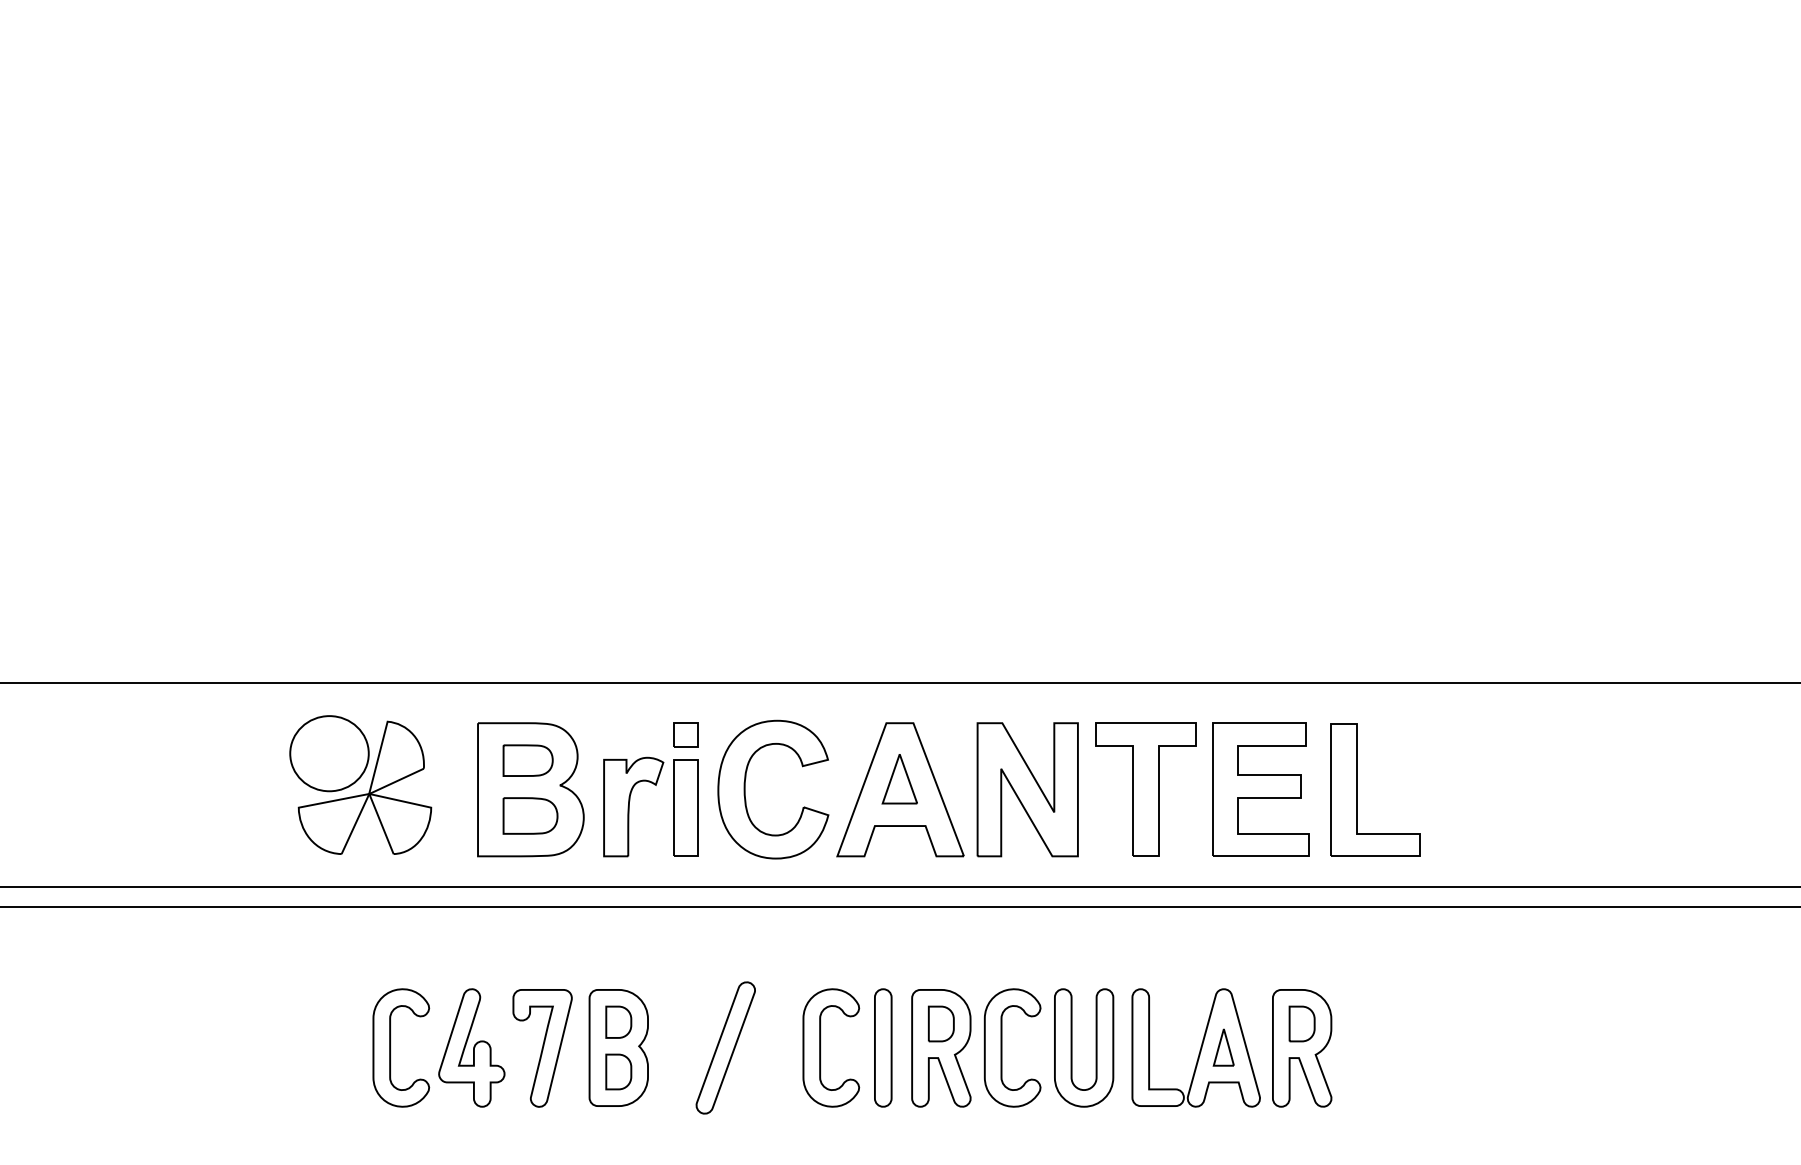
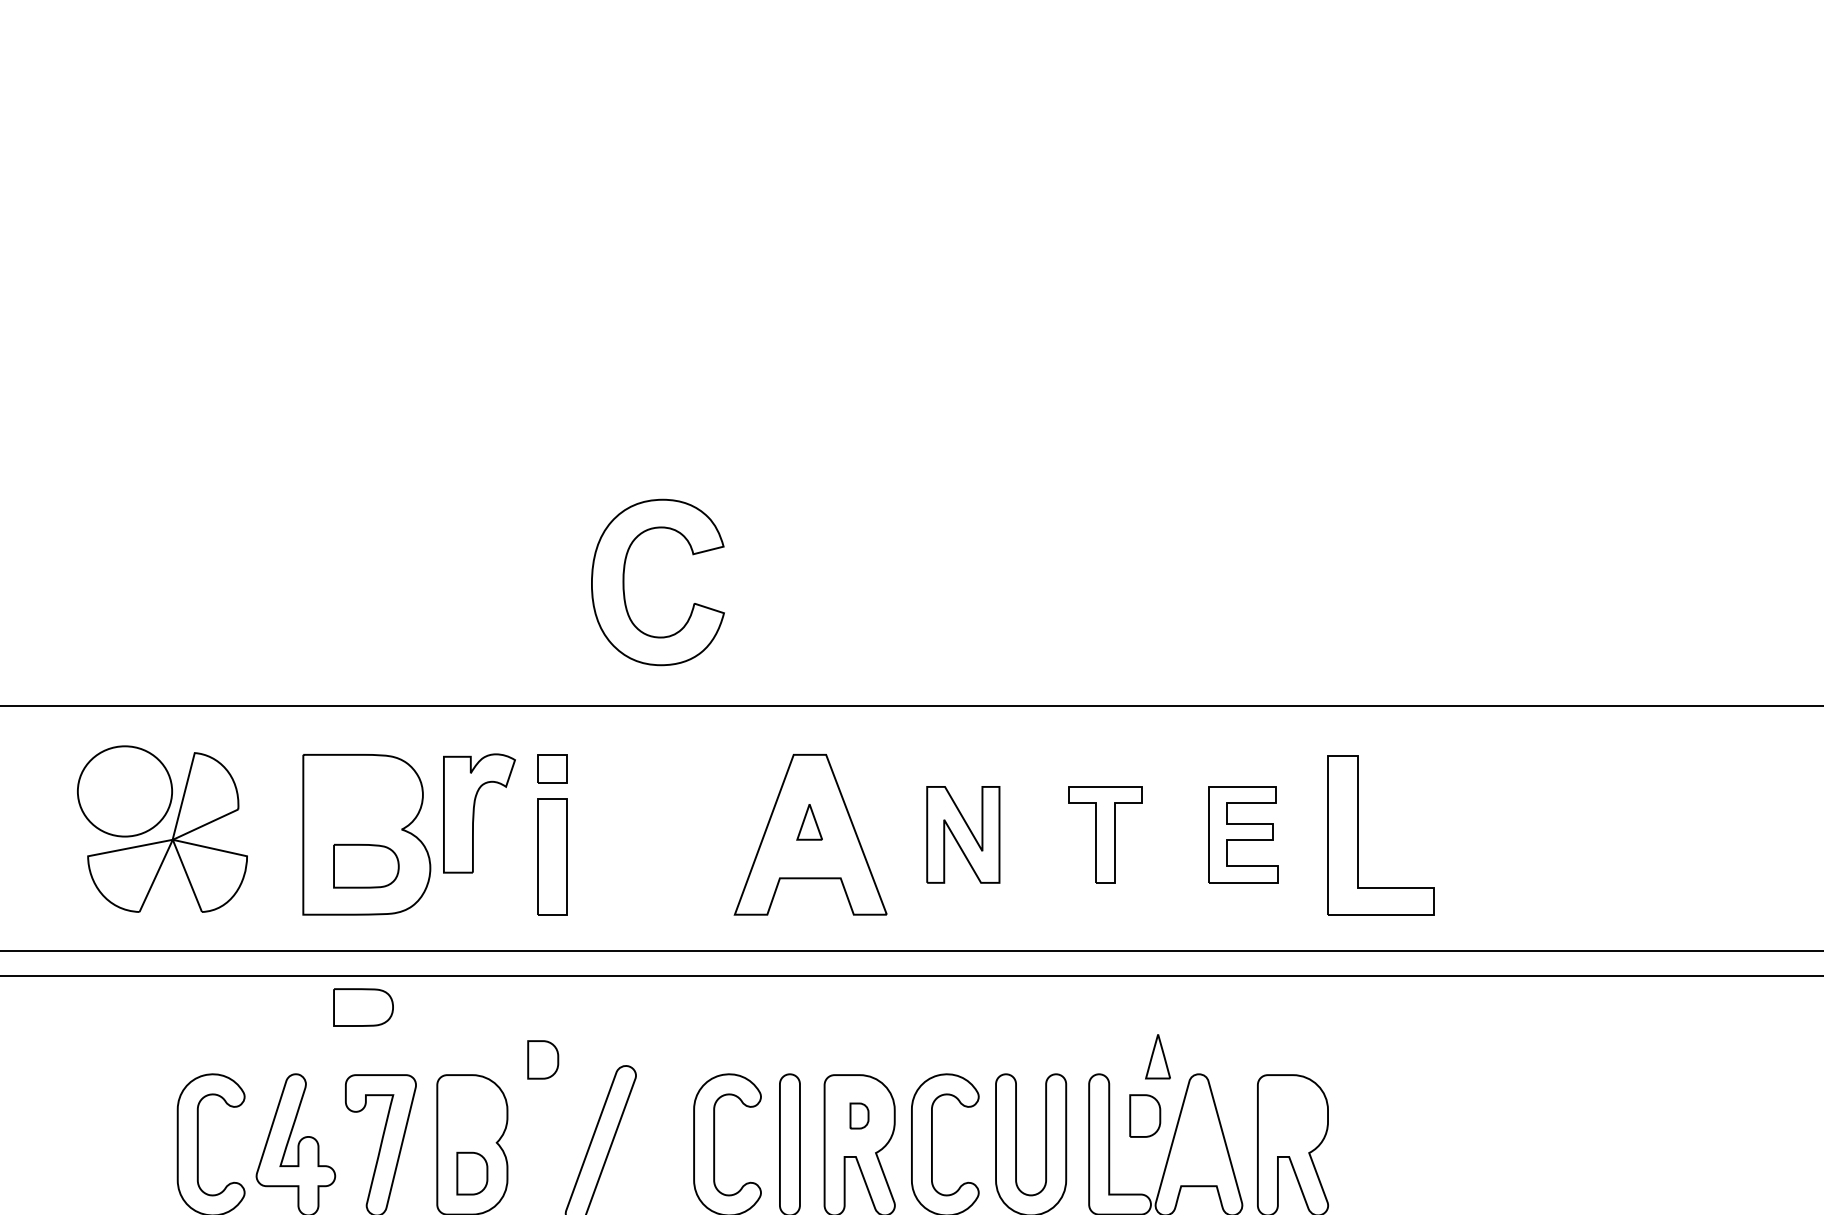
part: (527, 760) -> (362, 1007), moved
part: (899, 779) -> (809, 822), size x0.6
part: (745, 789) -> (624, 582), moved
part: (1027, 789) -> (963, 834), size x0.6
part: (1145, 789) -> (1104, 834), size x0.6
part: (1260, 789) -> (1242, 834), size x0.6
part: (633, 806) -> (479, 812), moved
part: (618, 1021) -> (542, 1059), moved
part: (940, 1023) -> (858, 1115), size x0.6
part: (1301, 1023) -> (1144, 1115), moved
part: (1223, 1047) -> (1157, 1056), moved

